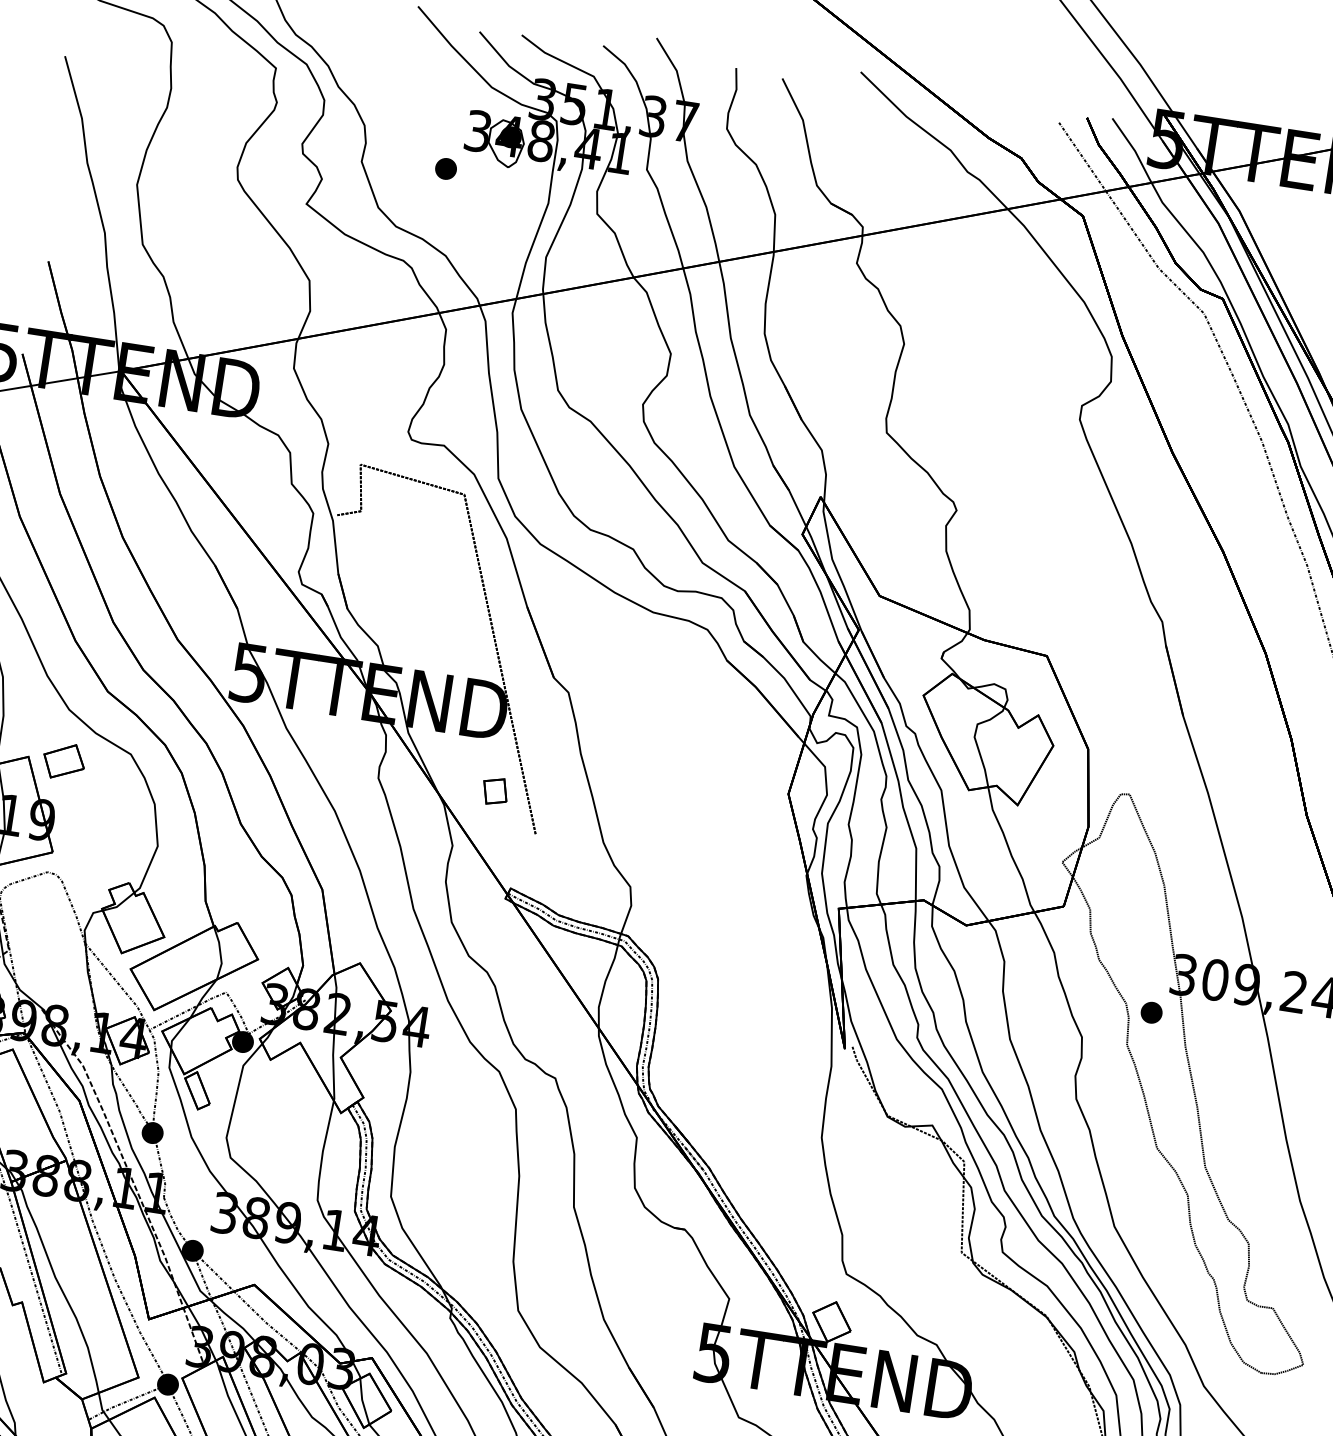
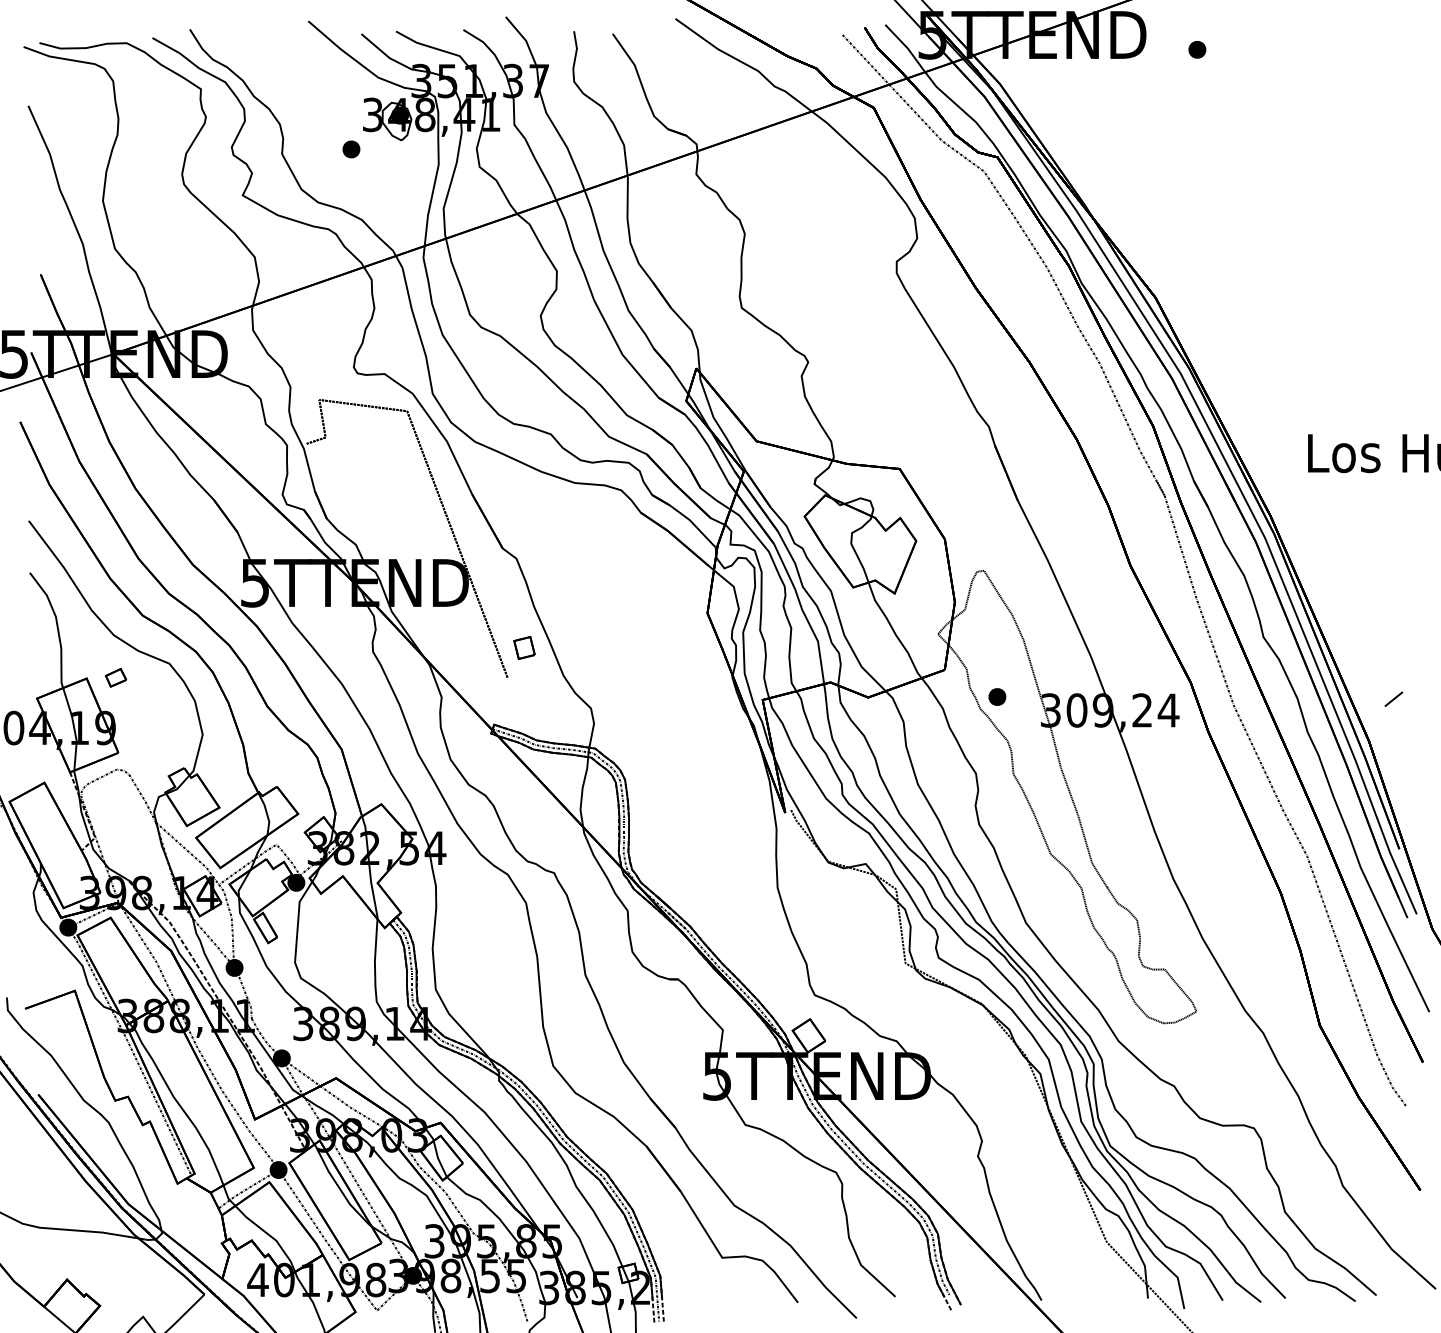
part: (63, 760) -> (115, 677), size x0.6
part: (495, 790) -> (524, 647), moved
part: (1151, 1012) -> (997, 696), moved

